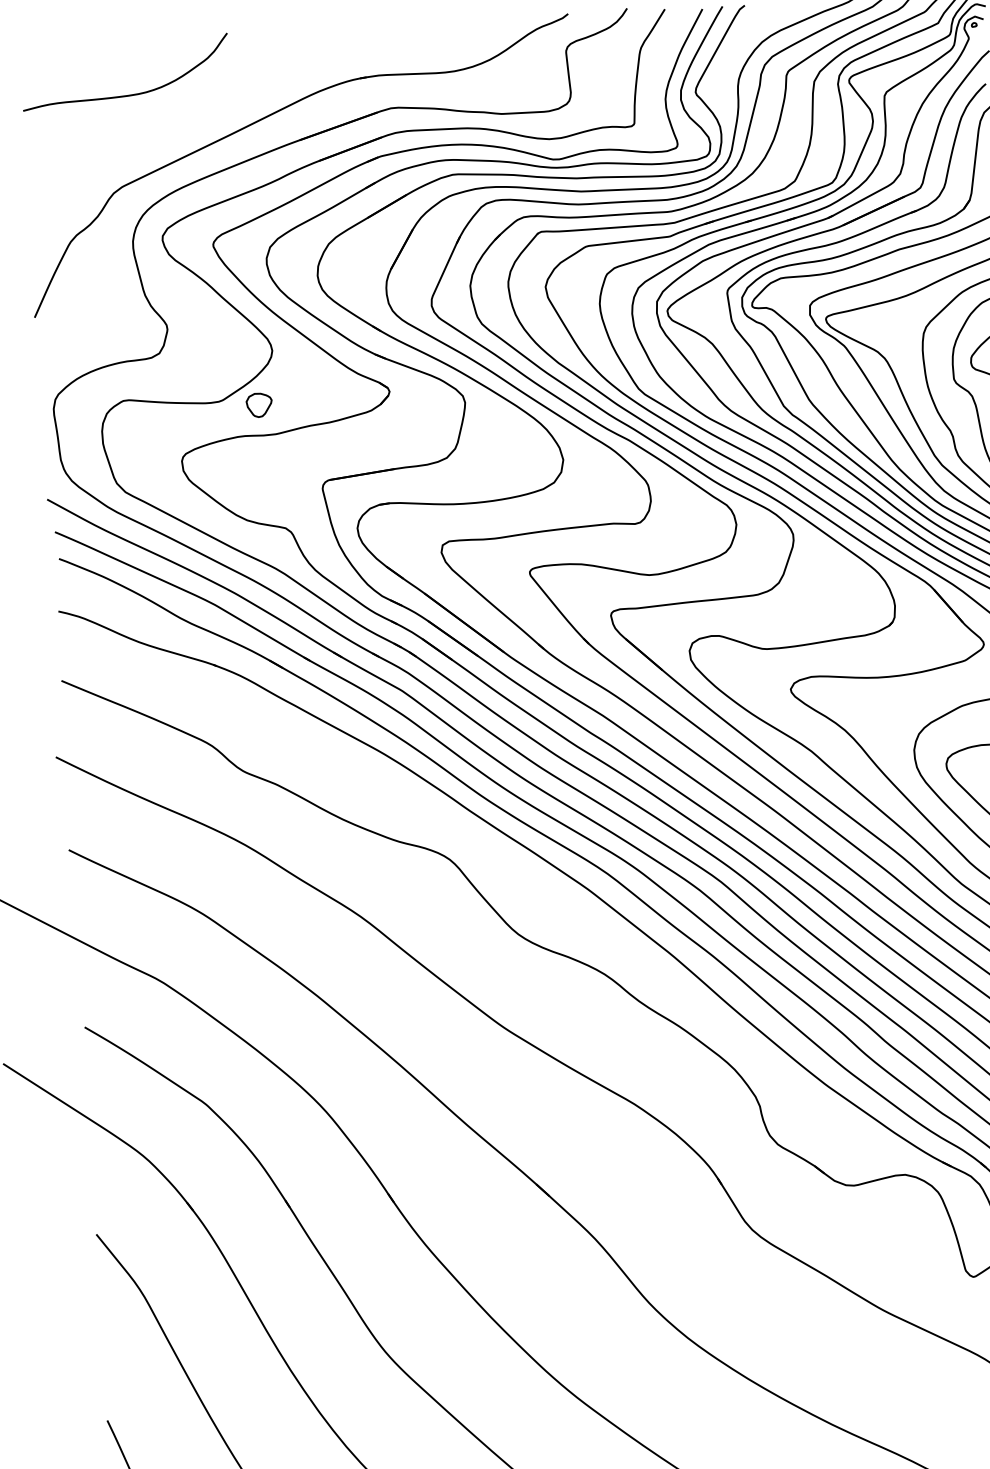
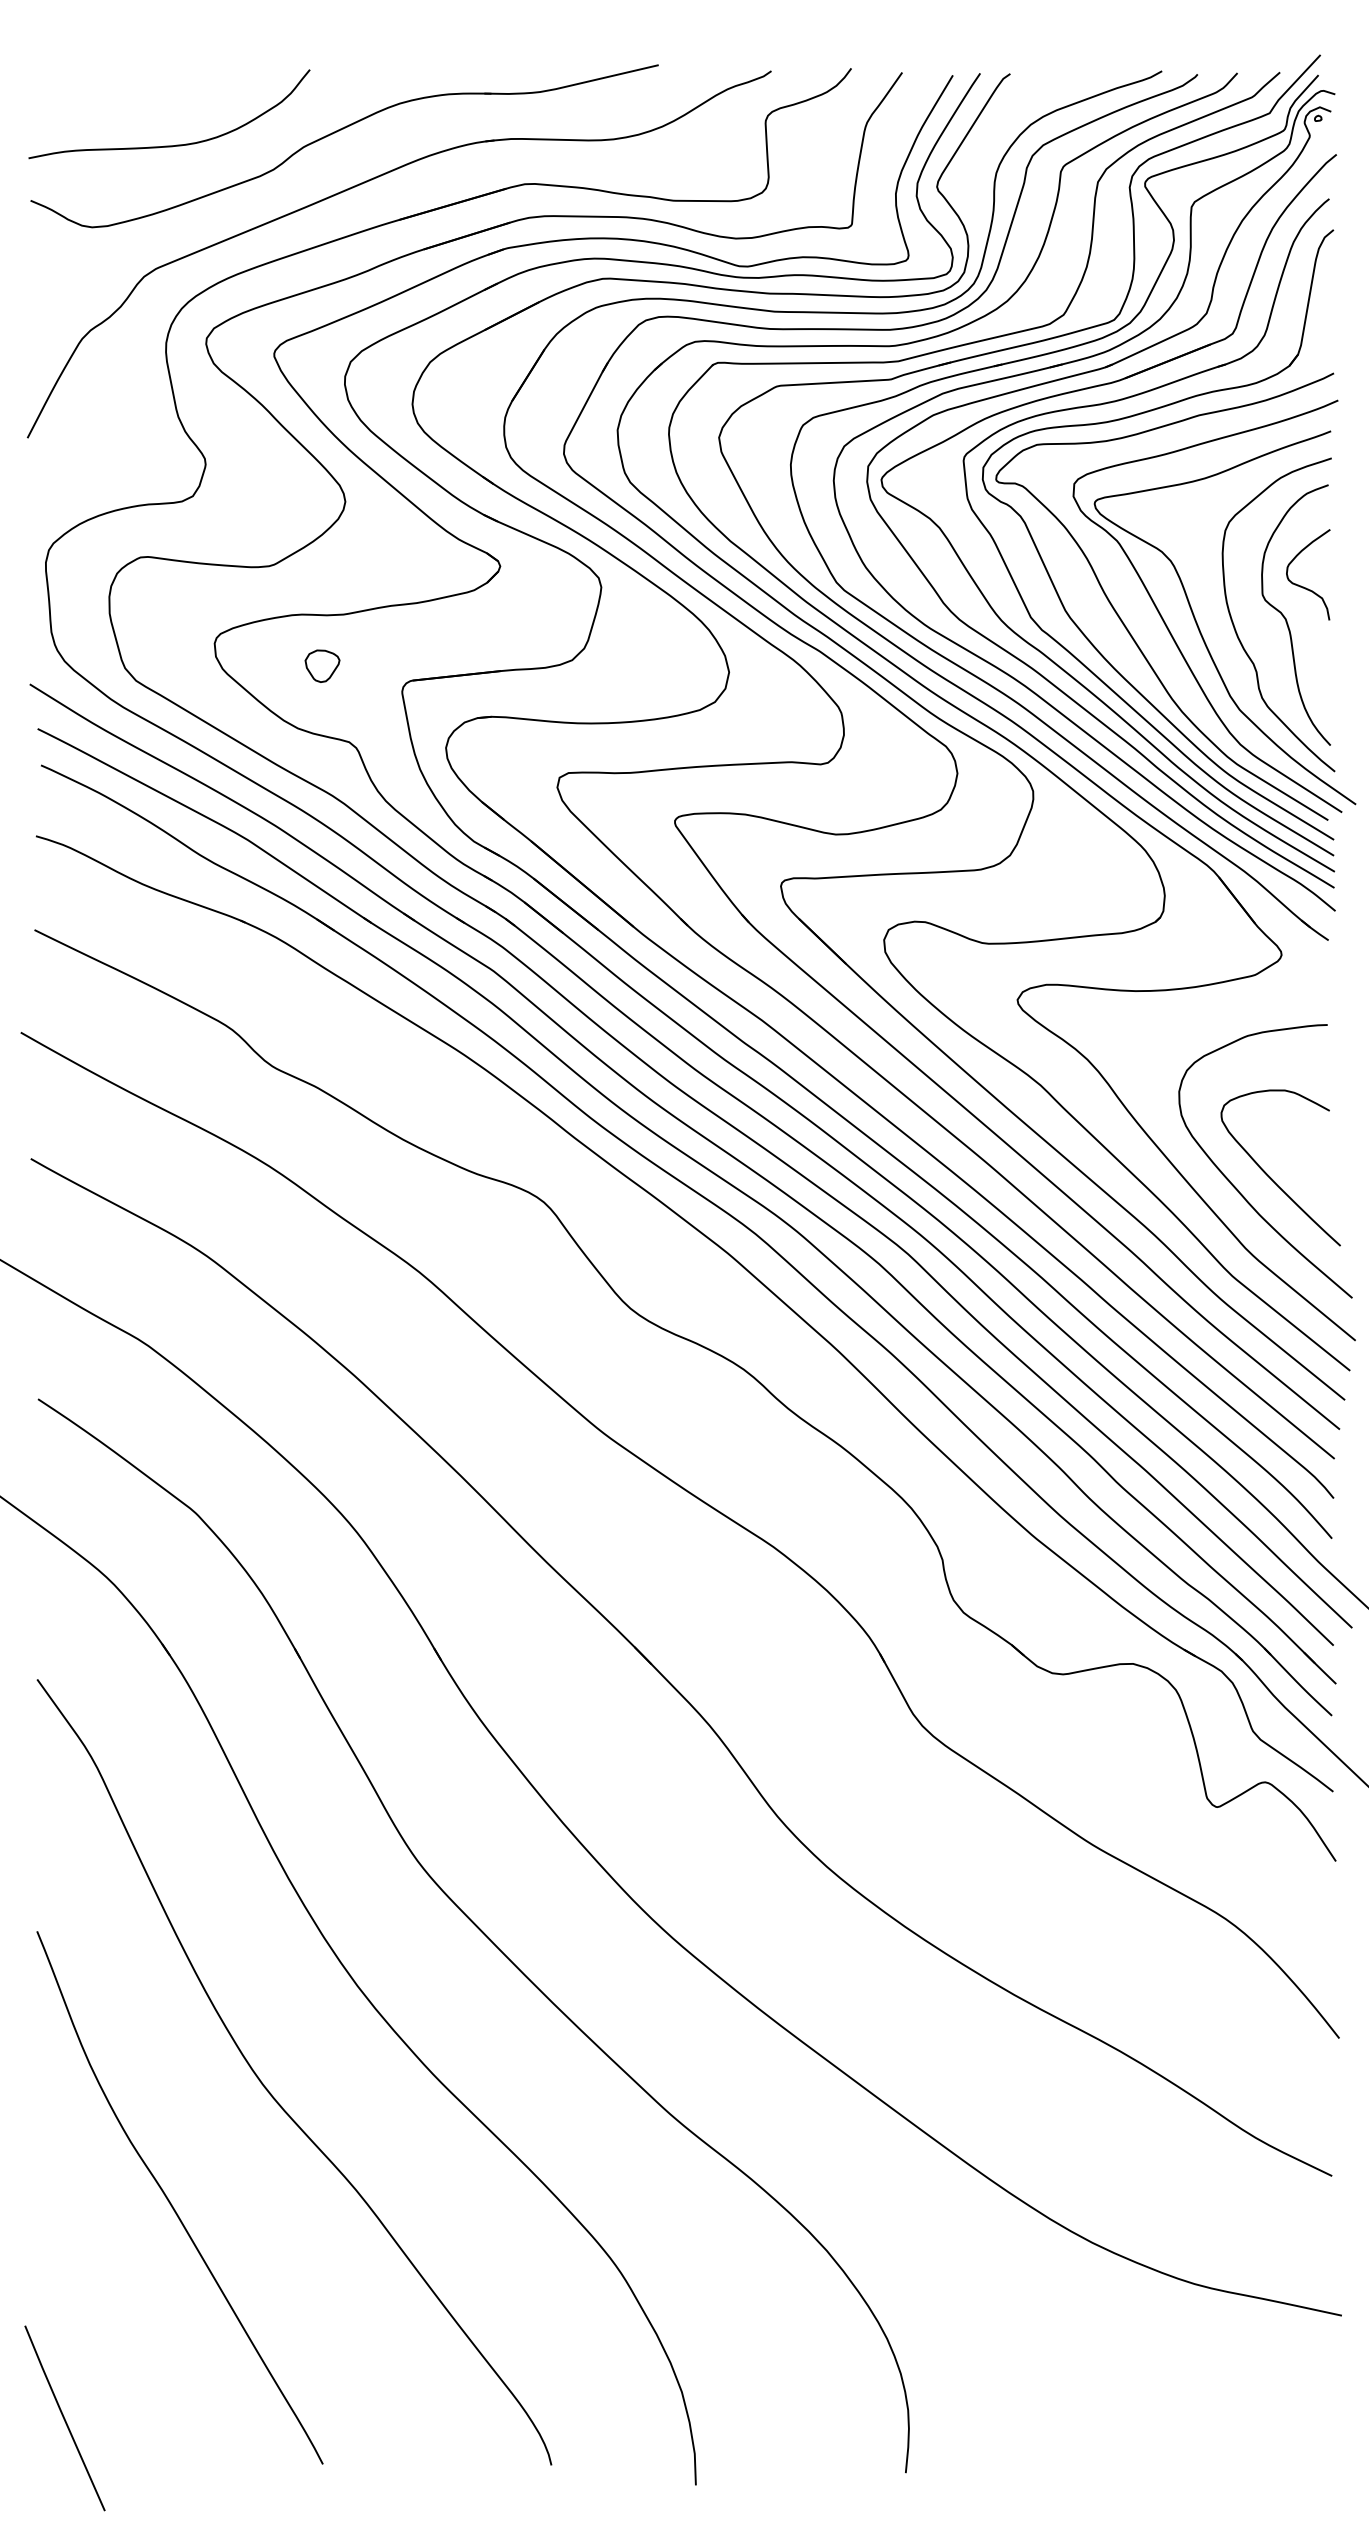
part: (250, 78) -> (337, 132), added
part: (259, 404) -> (322, 665), moved

